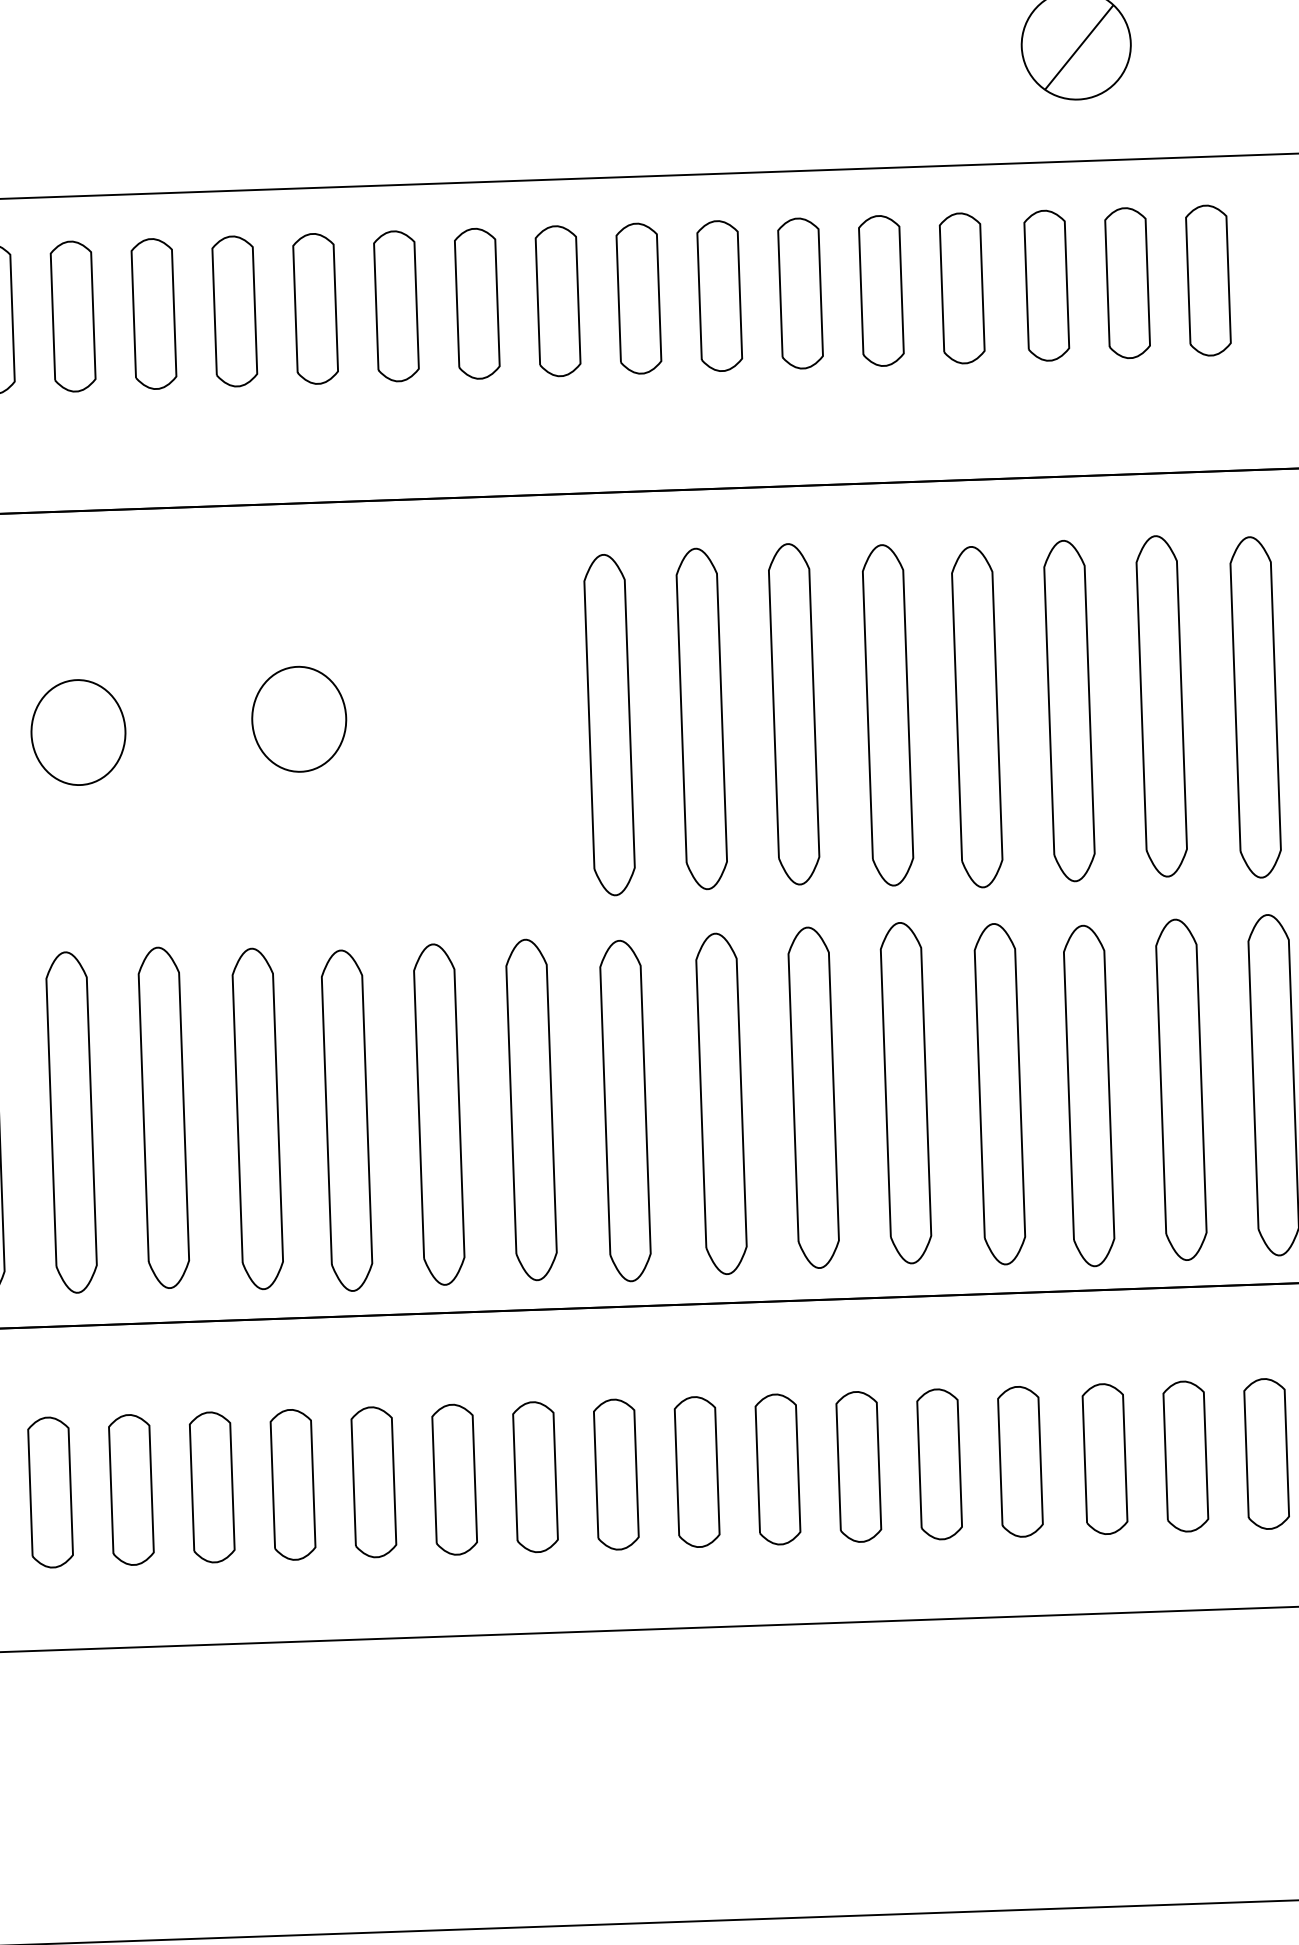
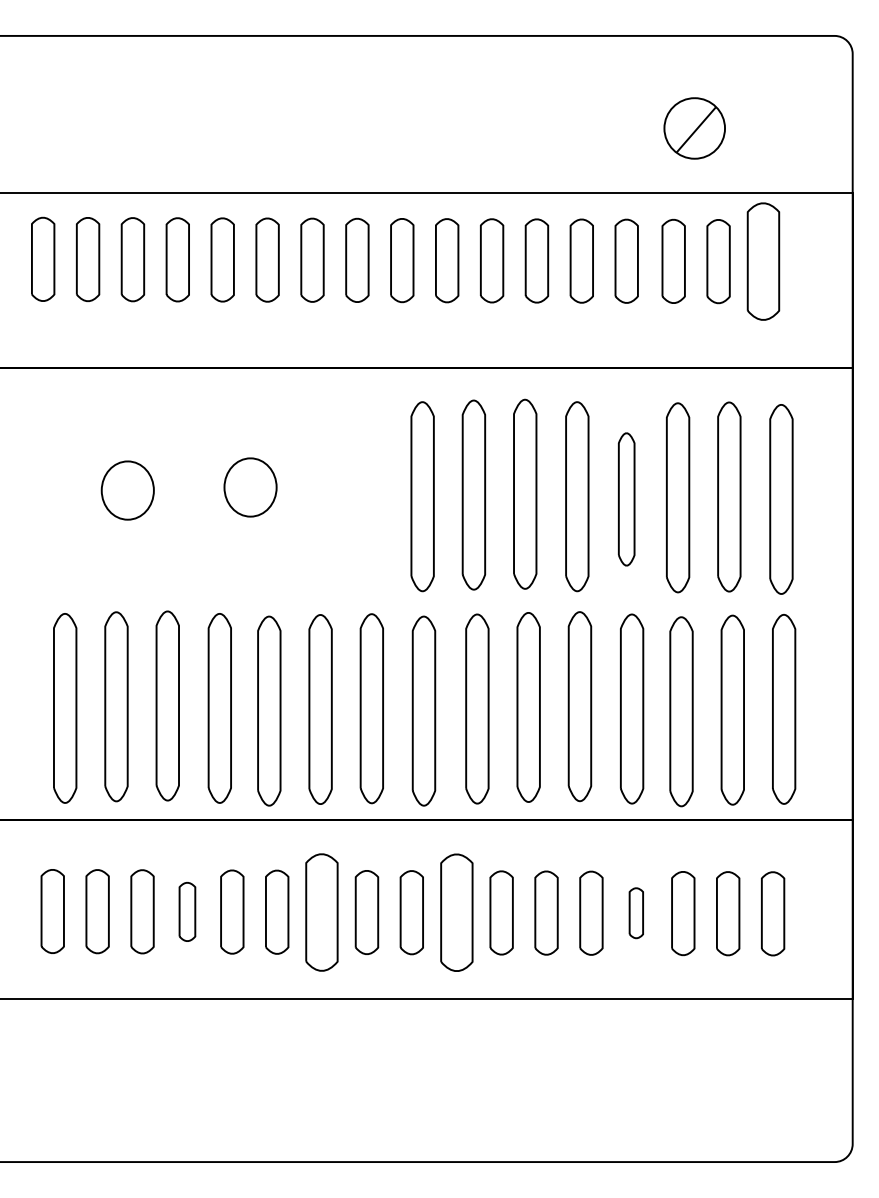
part: (1208, 280) -> (763, 261), size x1.4
part: (976, 717) -> (626, 499), size x0.7
part: (1020, 1460) -> (636, 912), size x0.6
part: (696, 1471) -> (456, 912), size x1.4
part: (455, 1478) -> (322, 911), size x1.4
part: (212, 1486) -> (187, 911), size x0.7

